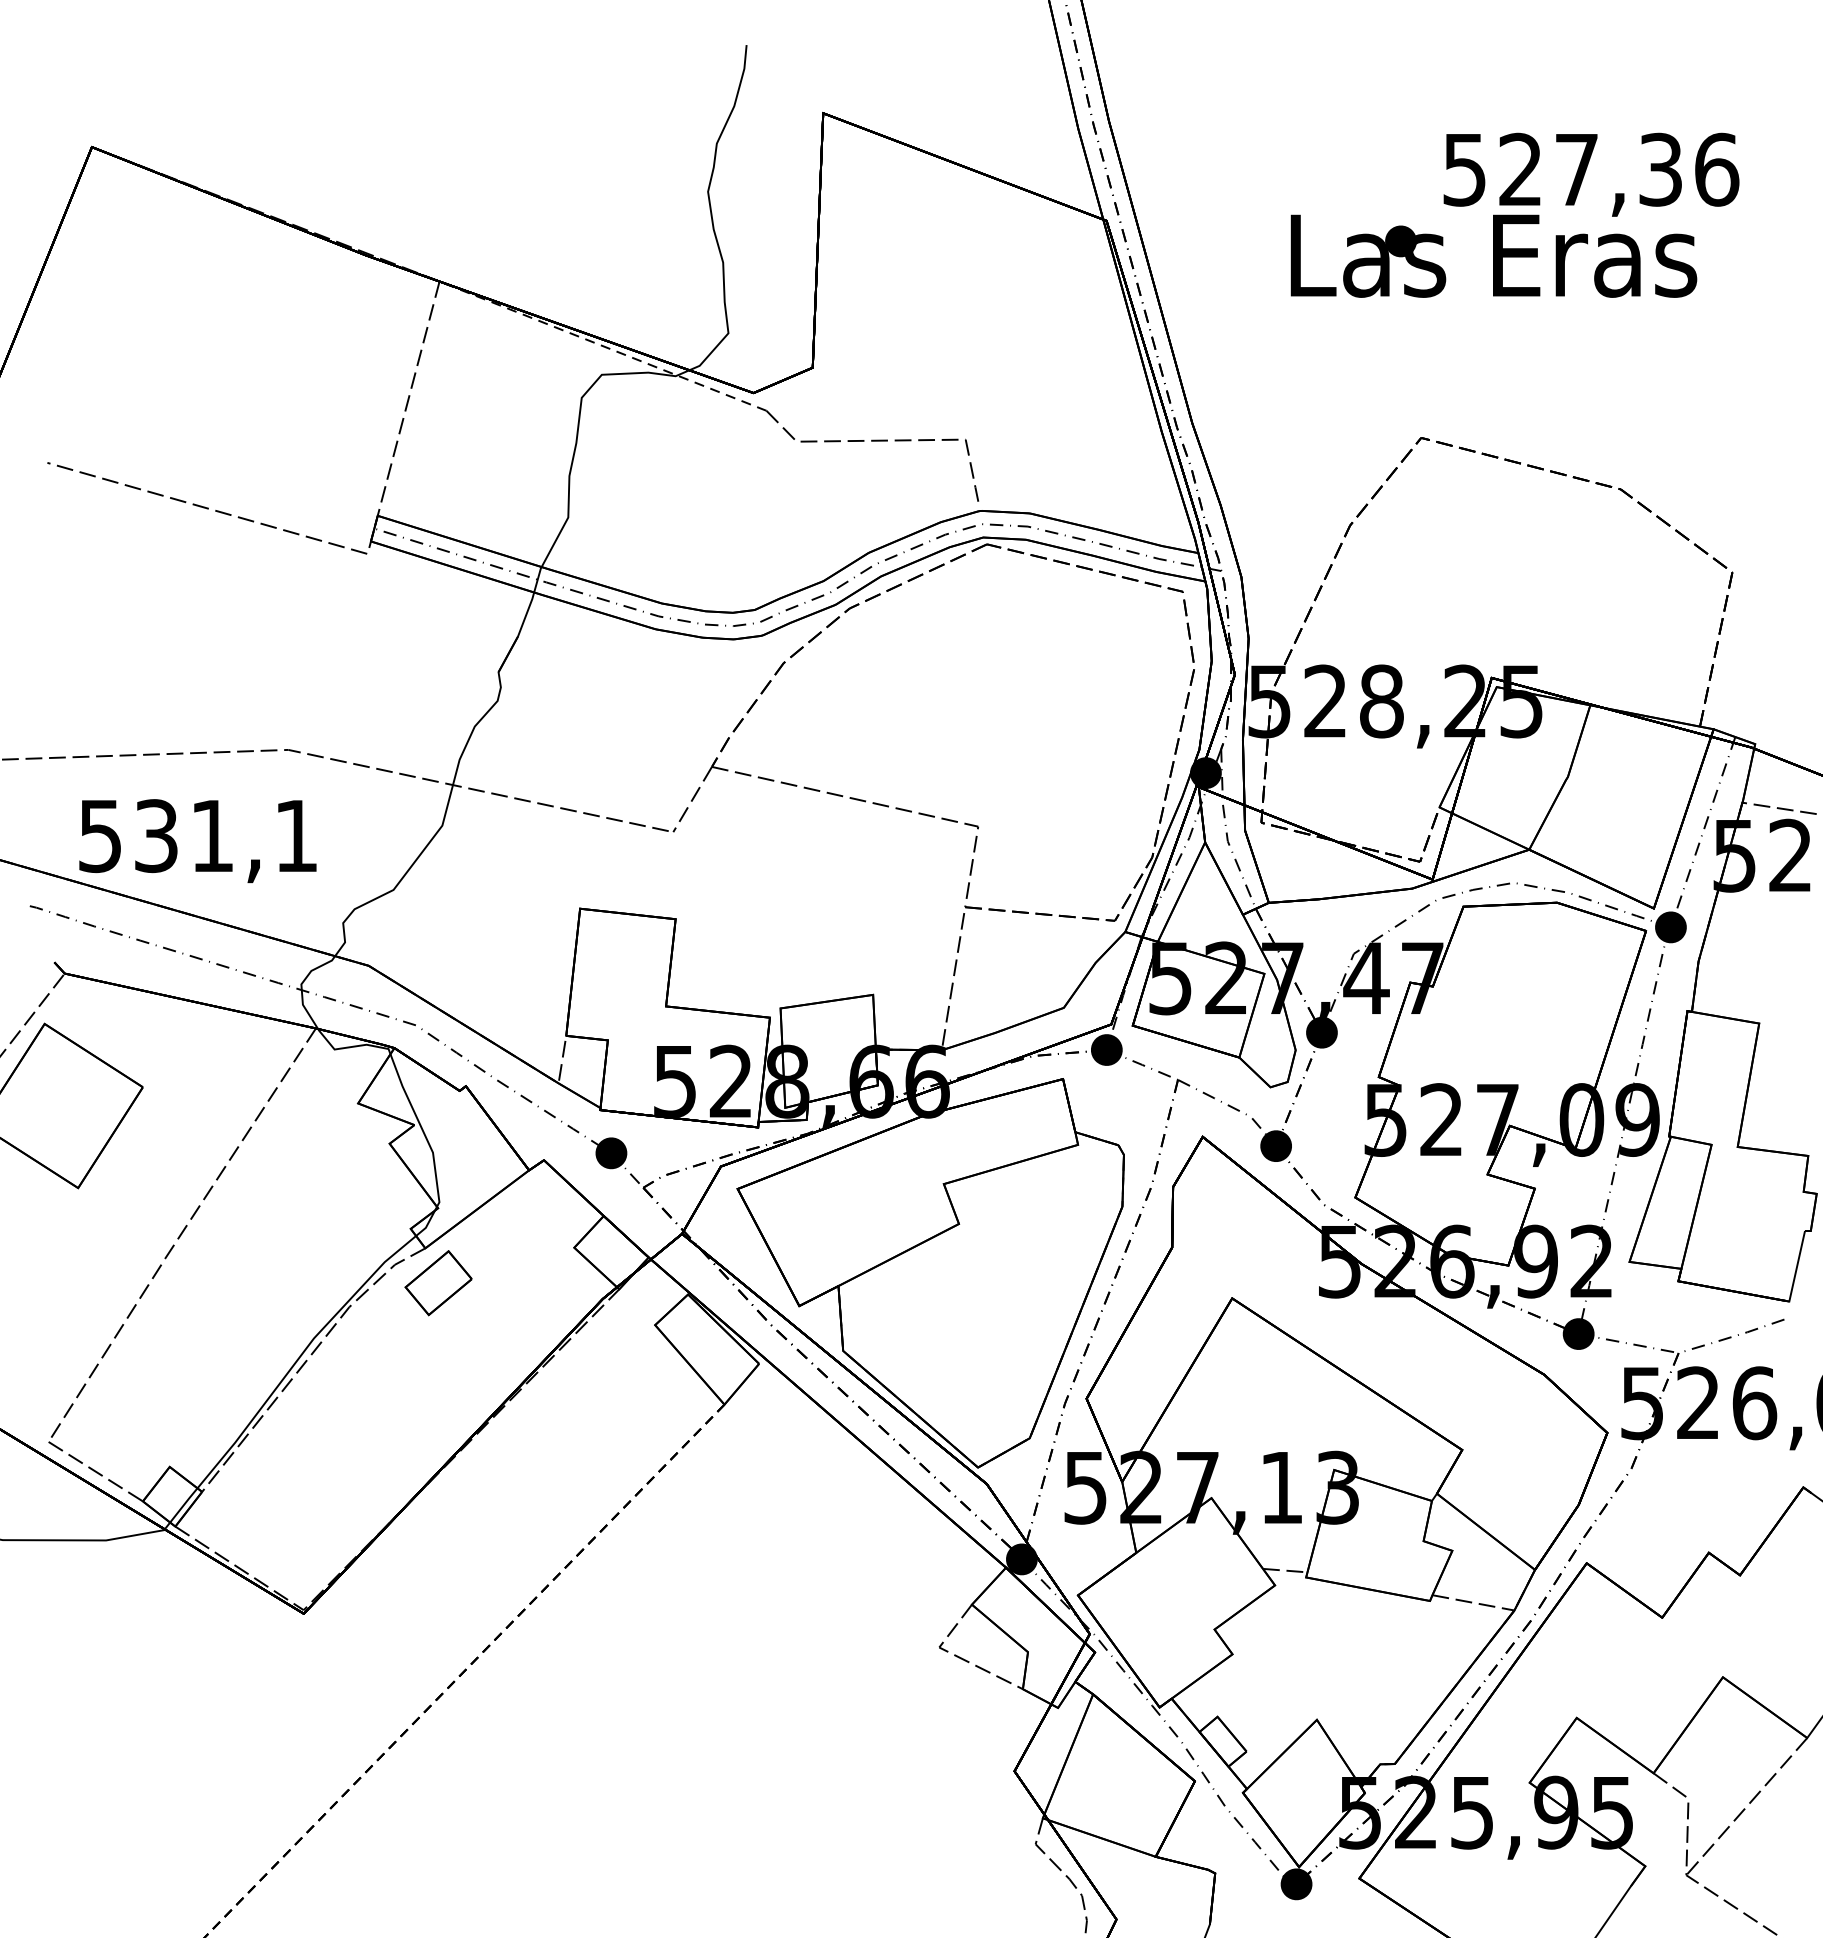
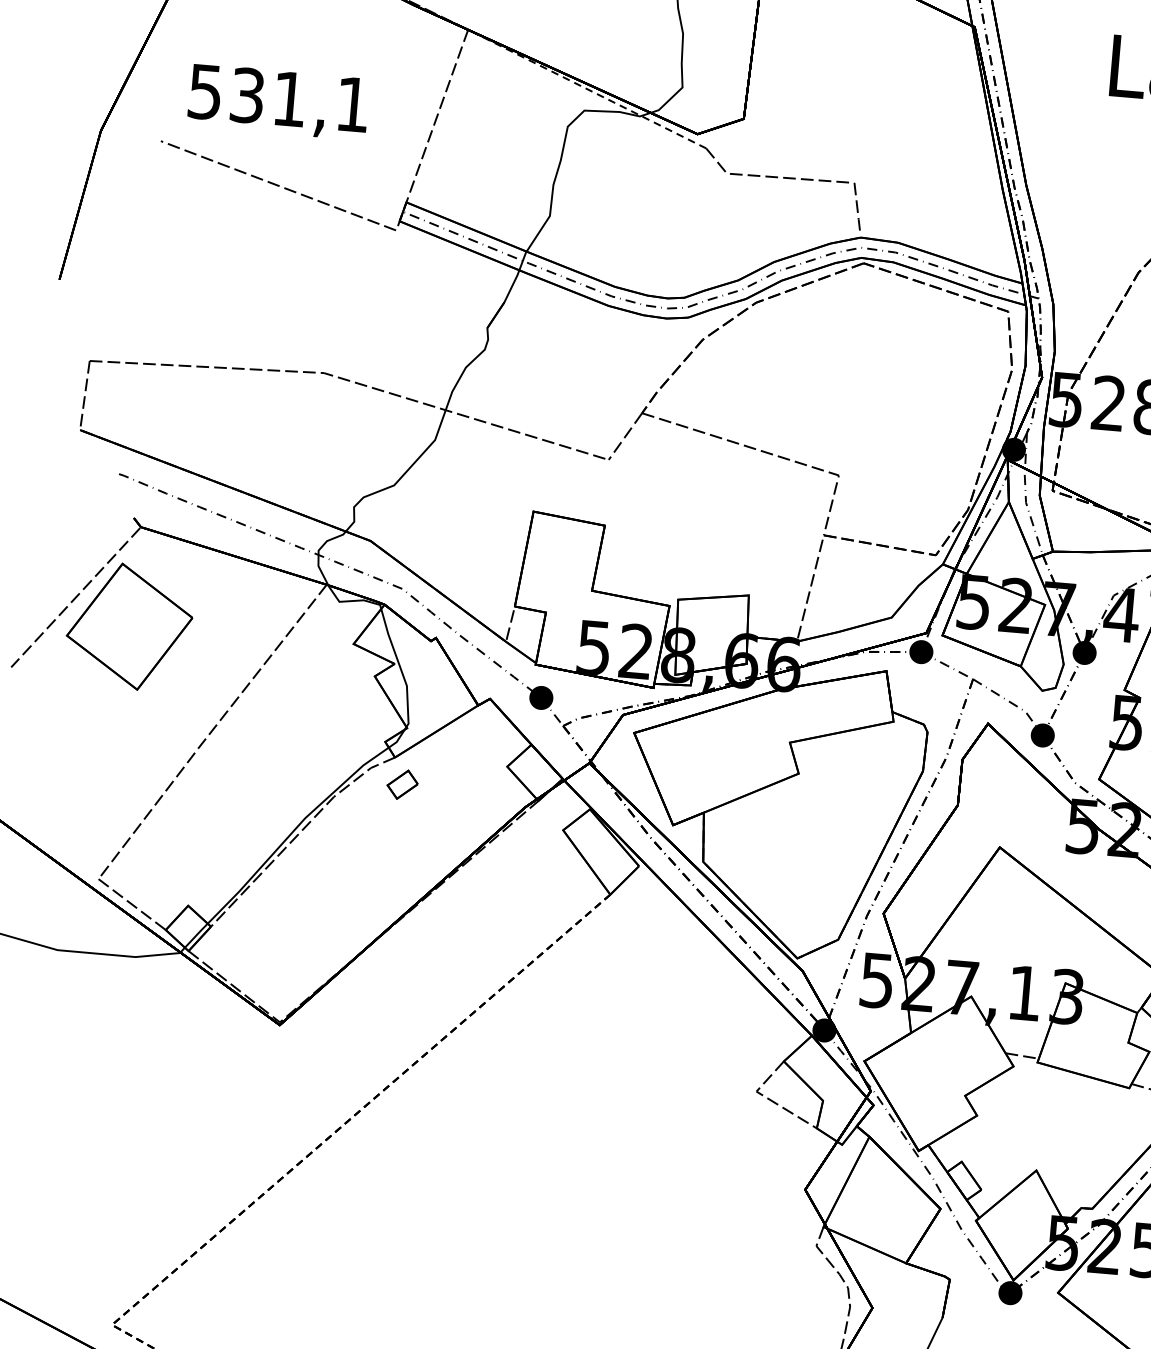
text: (197, 841) -> (278, 102), moved
part: (438, 1283) -> (402, 784), size x0.6

